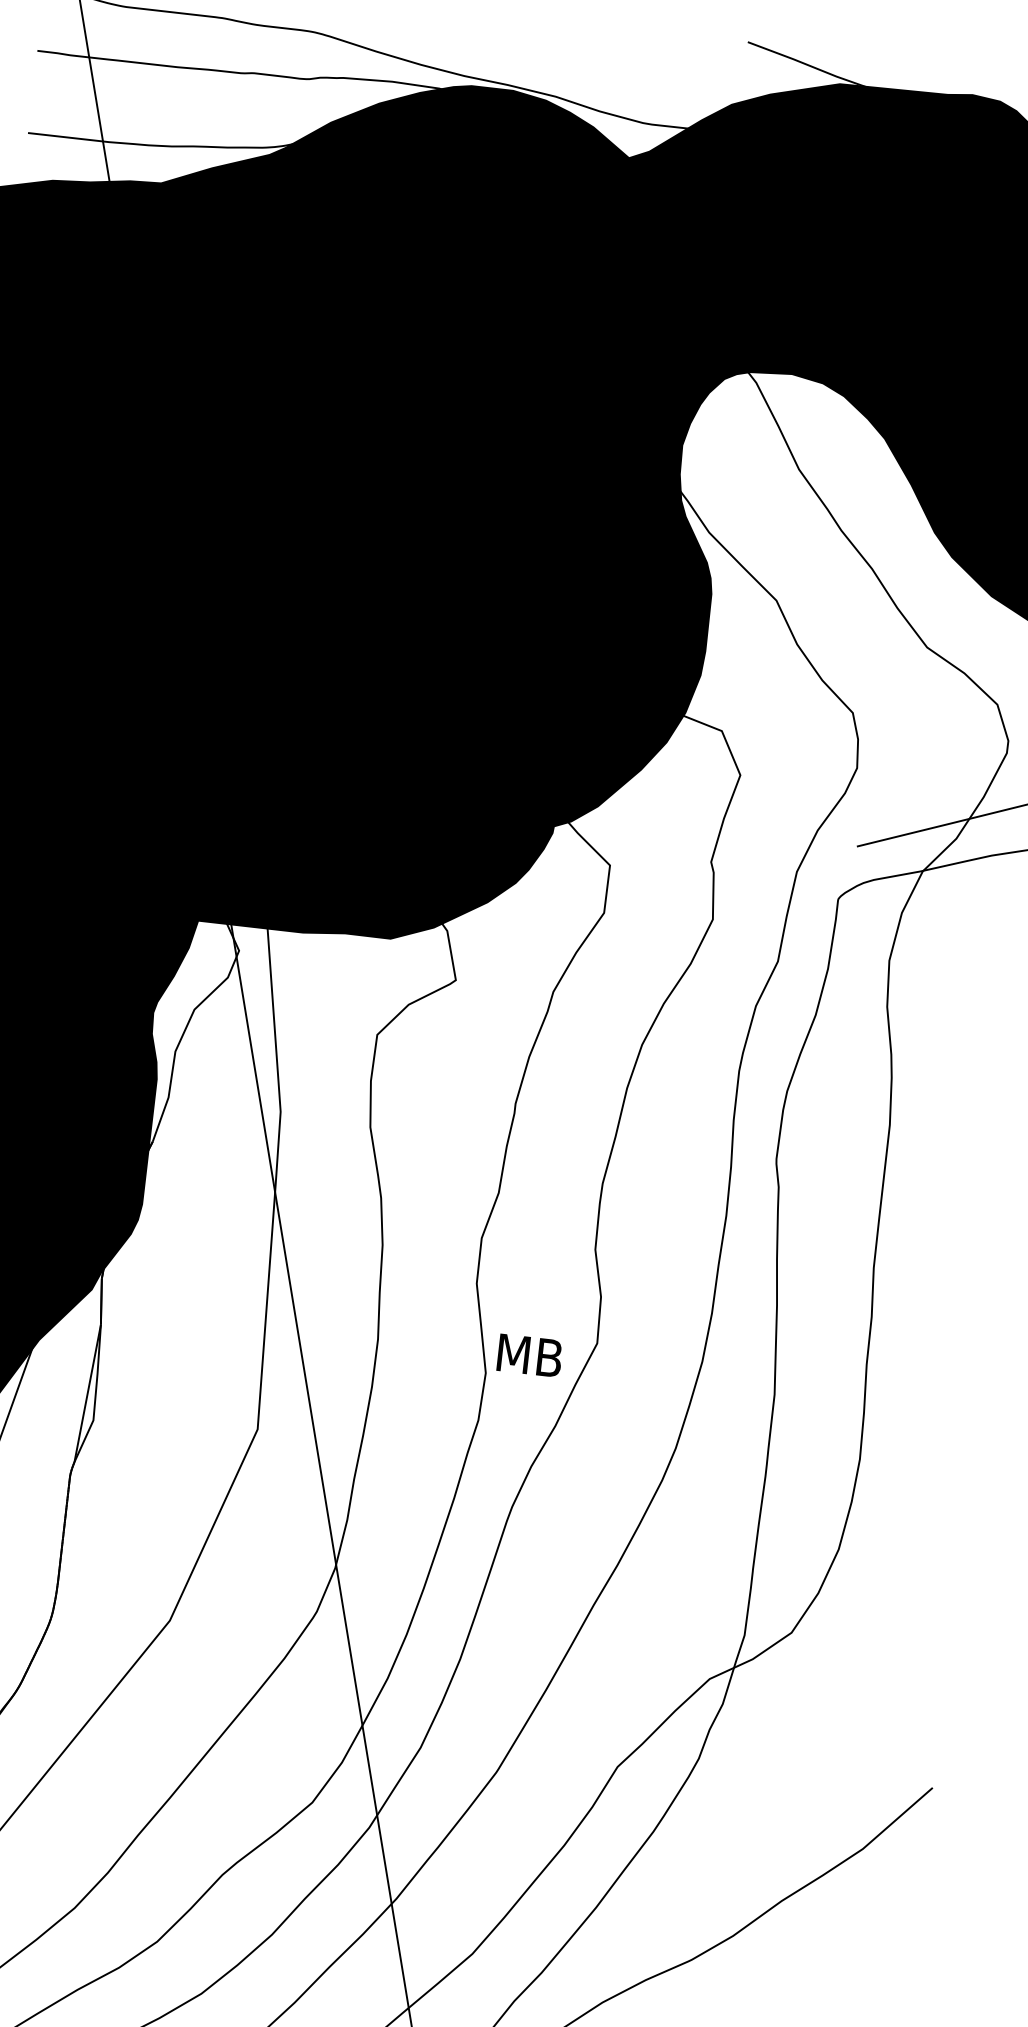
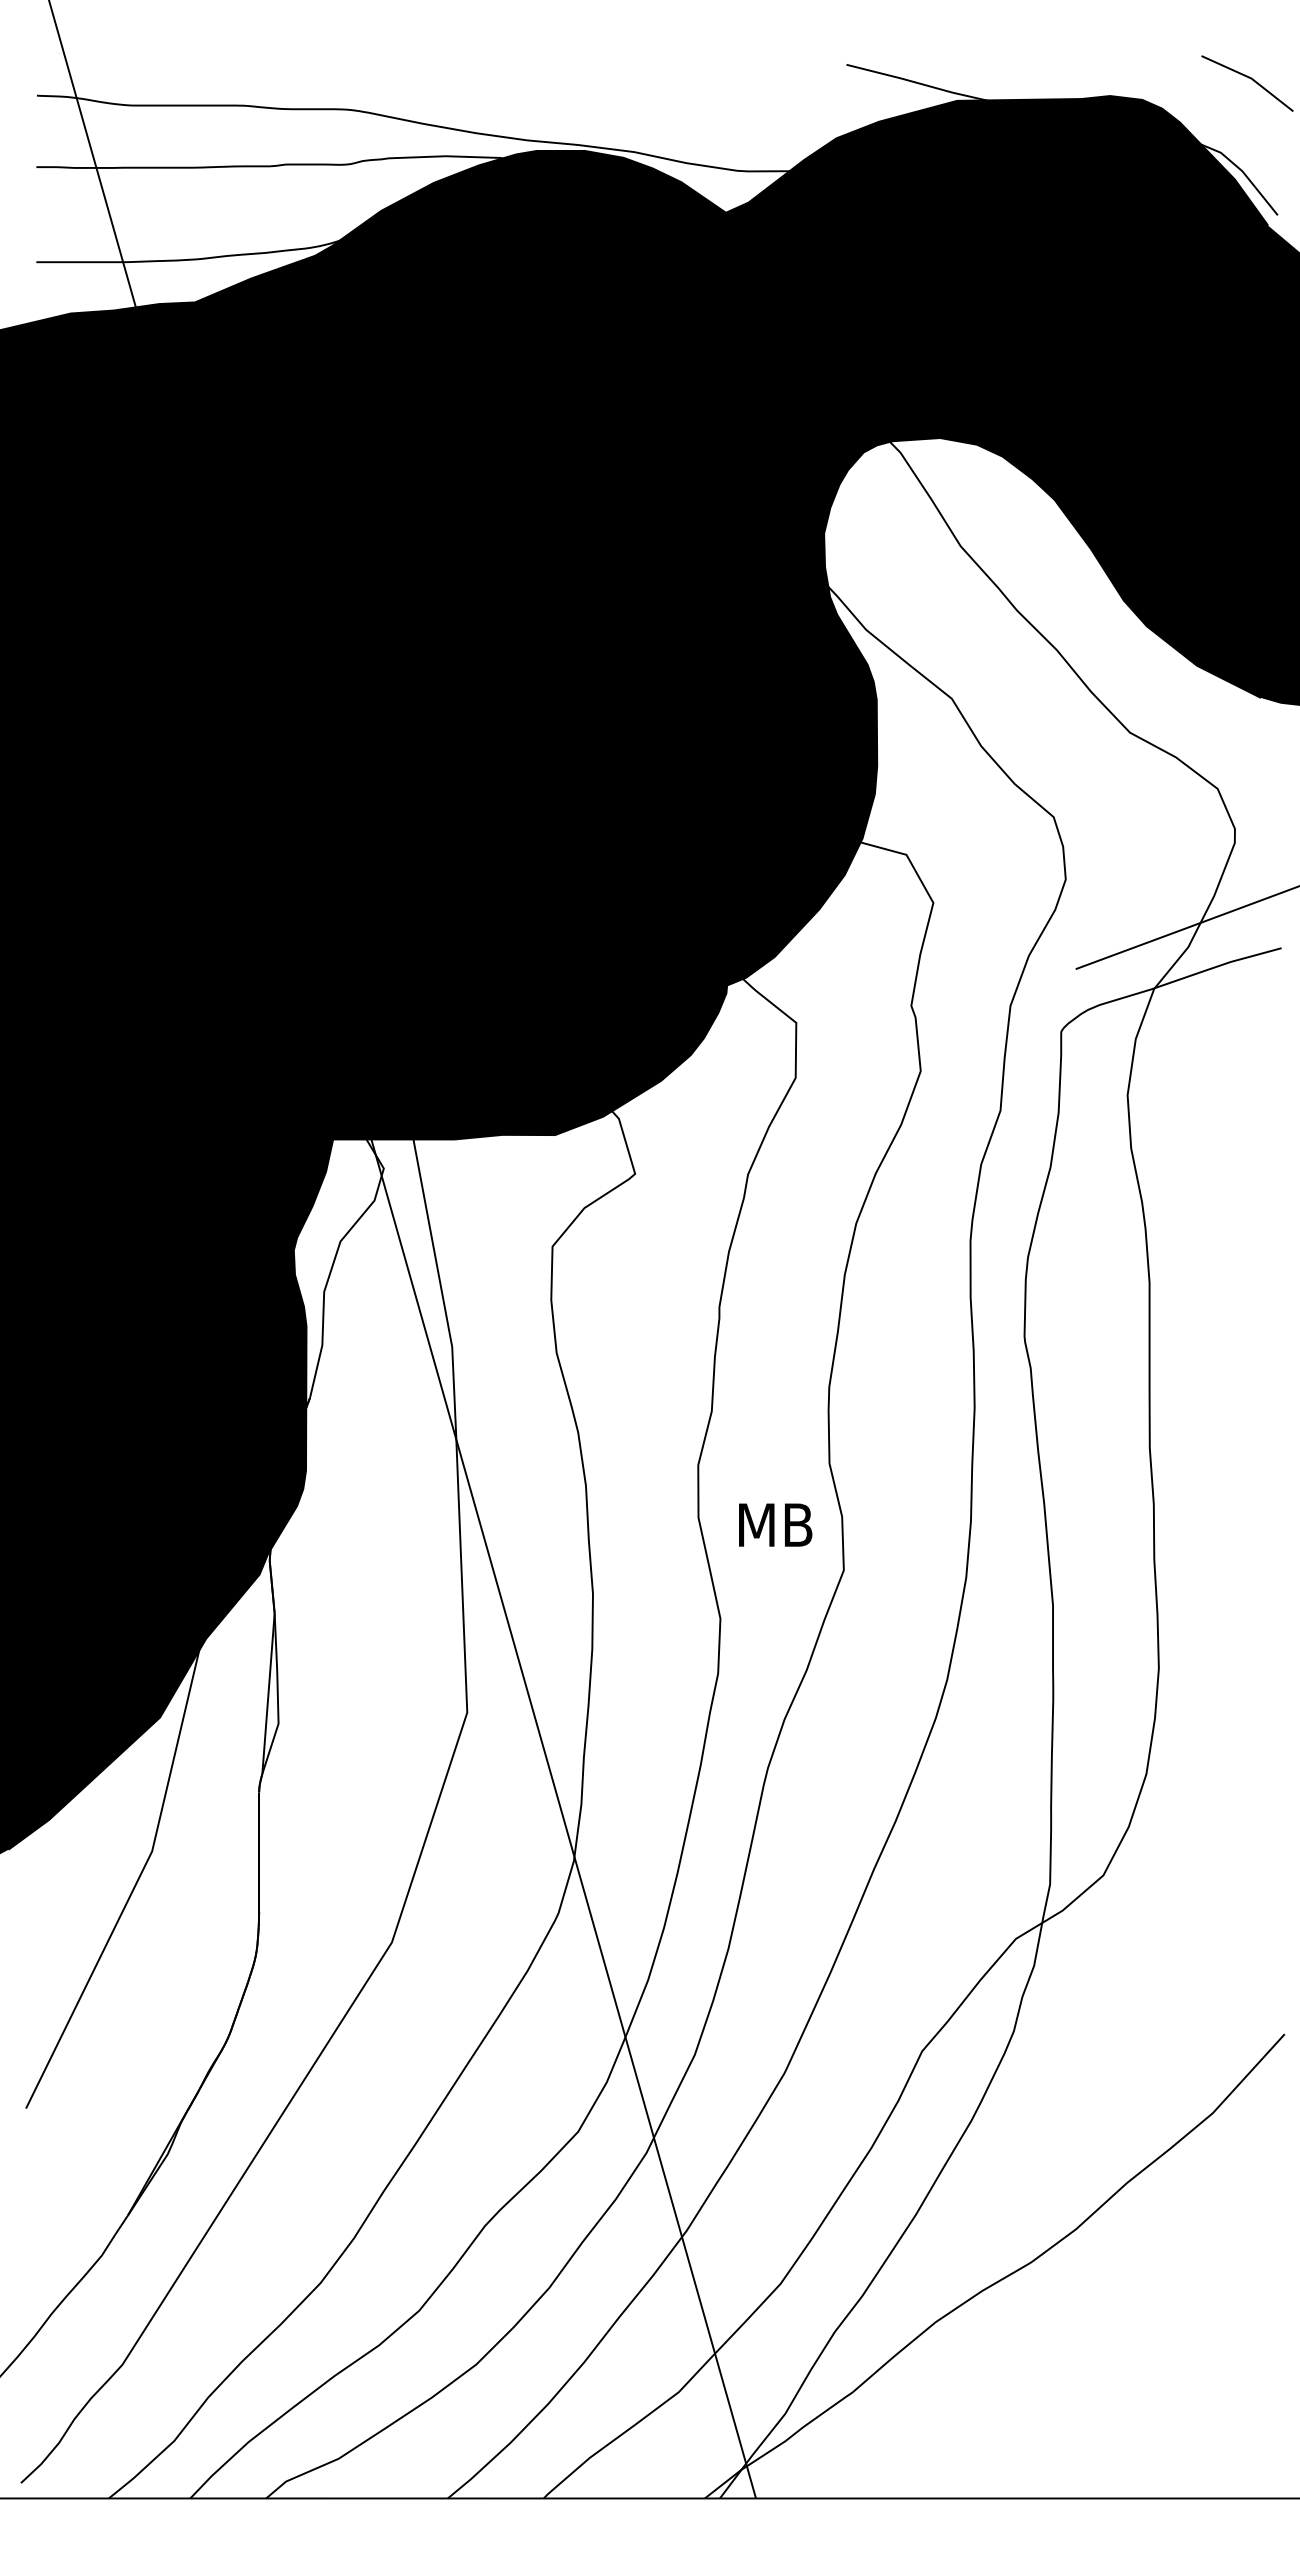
text: (529, 1355) -> (775, 1524), moved

